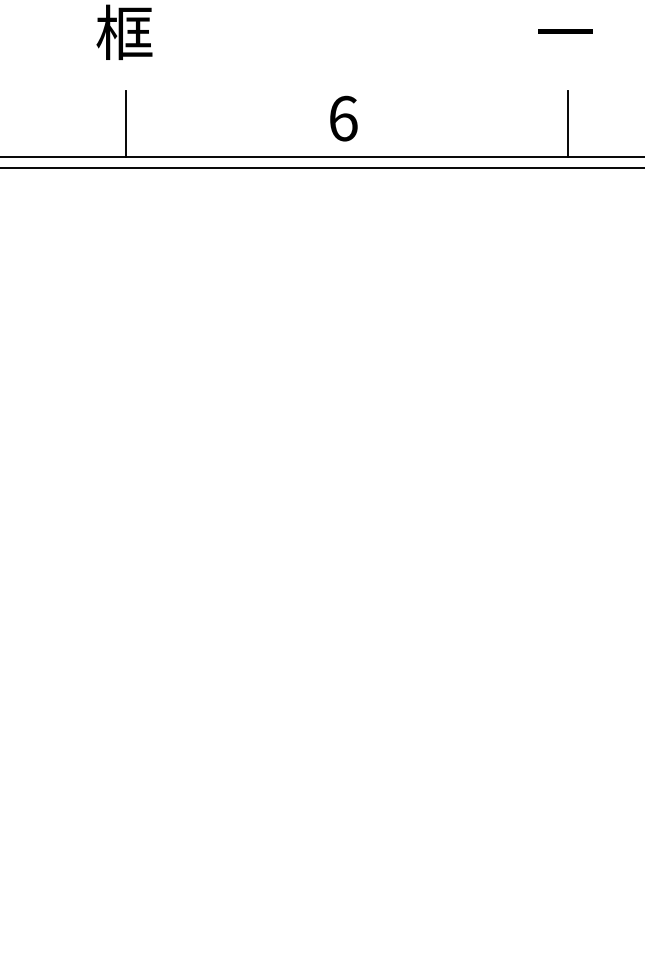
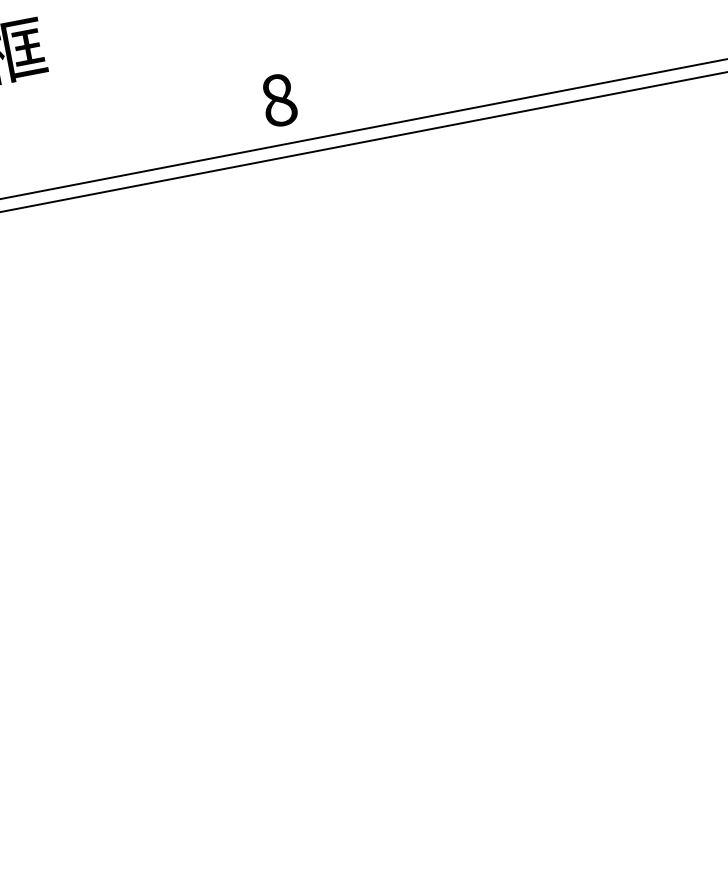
text: (343, 118) -> (279, 100), 6 -> 8
line: (126, 123) -> (34, 153), removed
line: (567, 123) -> (534, 56), removed

